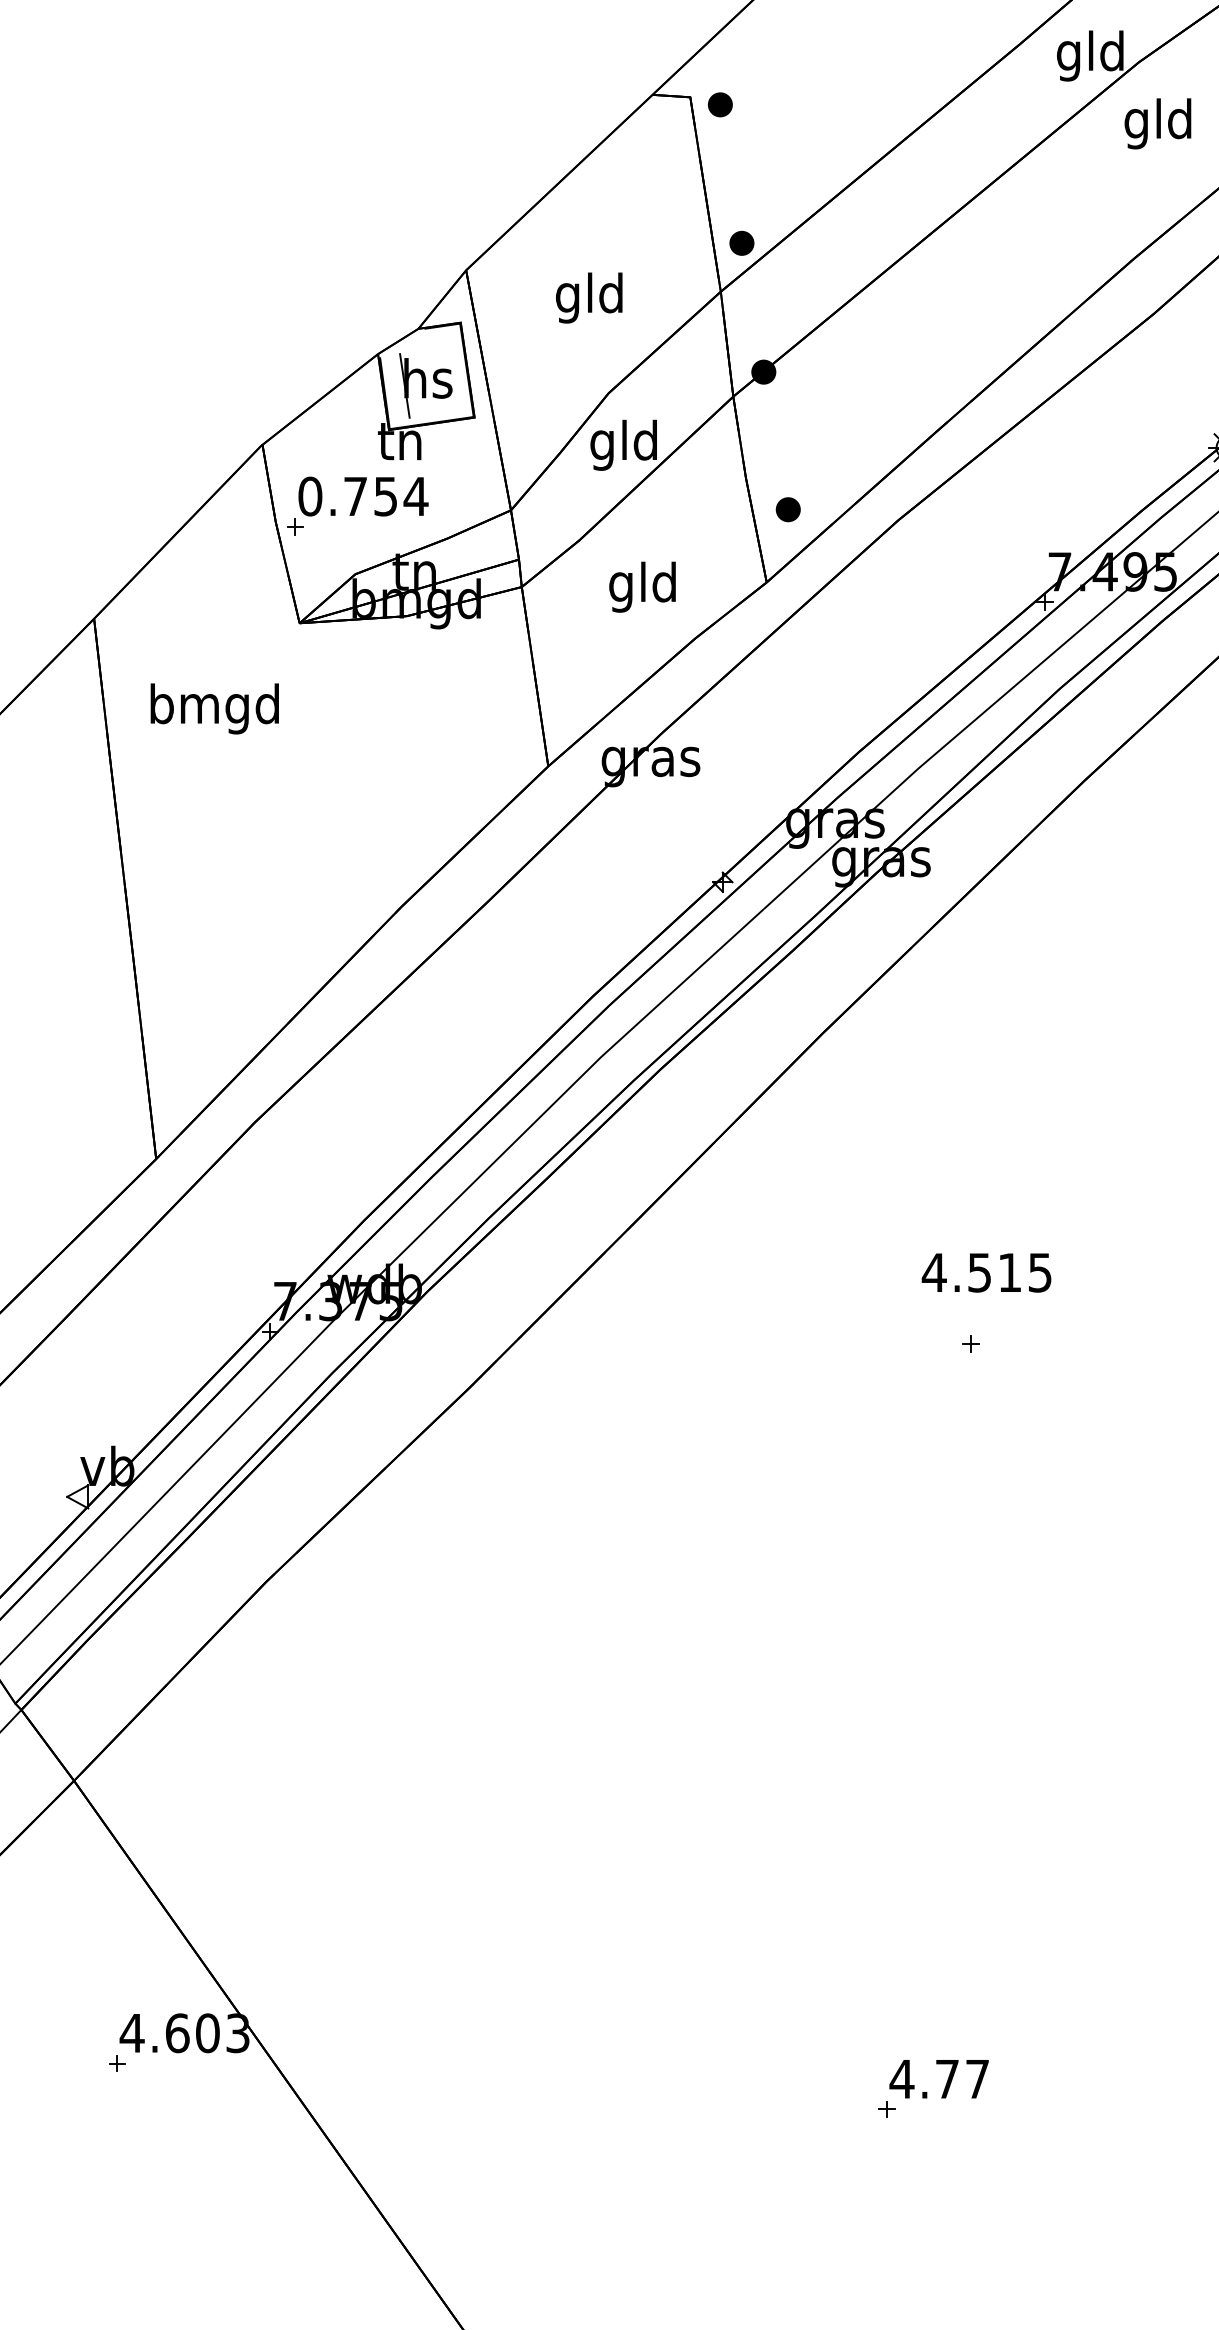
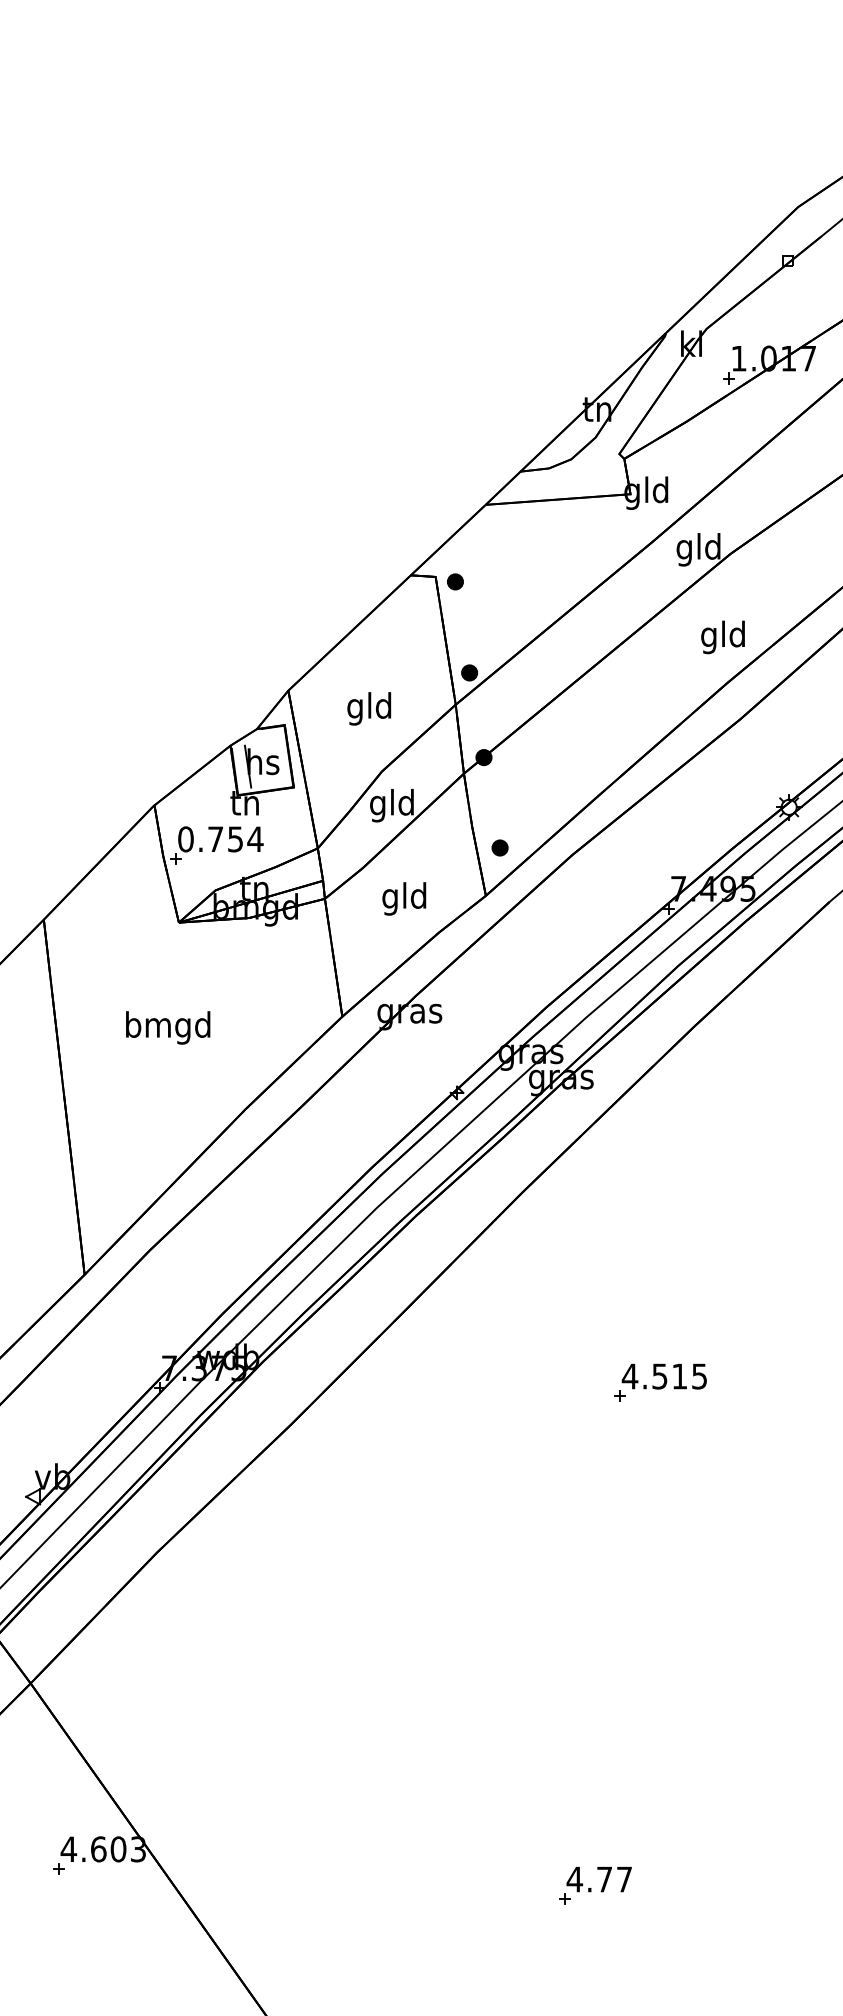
text: (1157, 124) -> (722, 637), moved
text: (215, 708) -> (168, 1027), moved
text: (985, 1272) -> (663, 1376), moved

